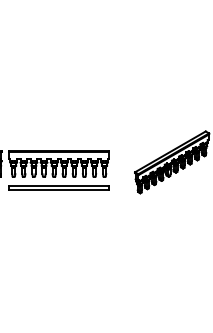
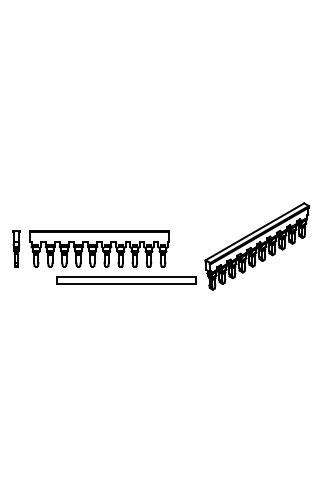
part: (59, 188) -> (126, 280), moved

